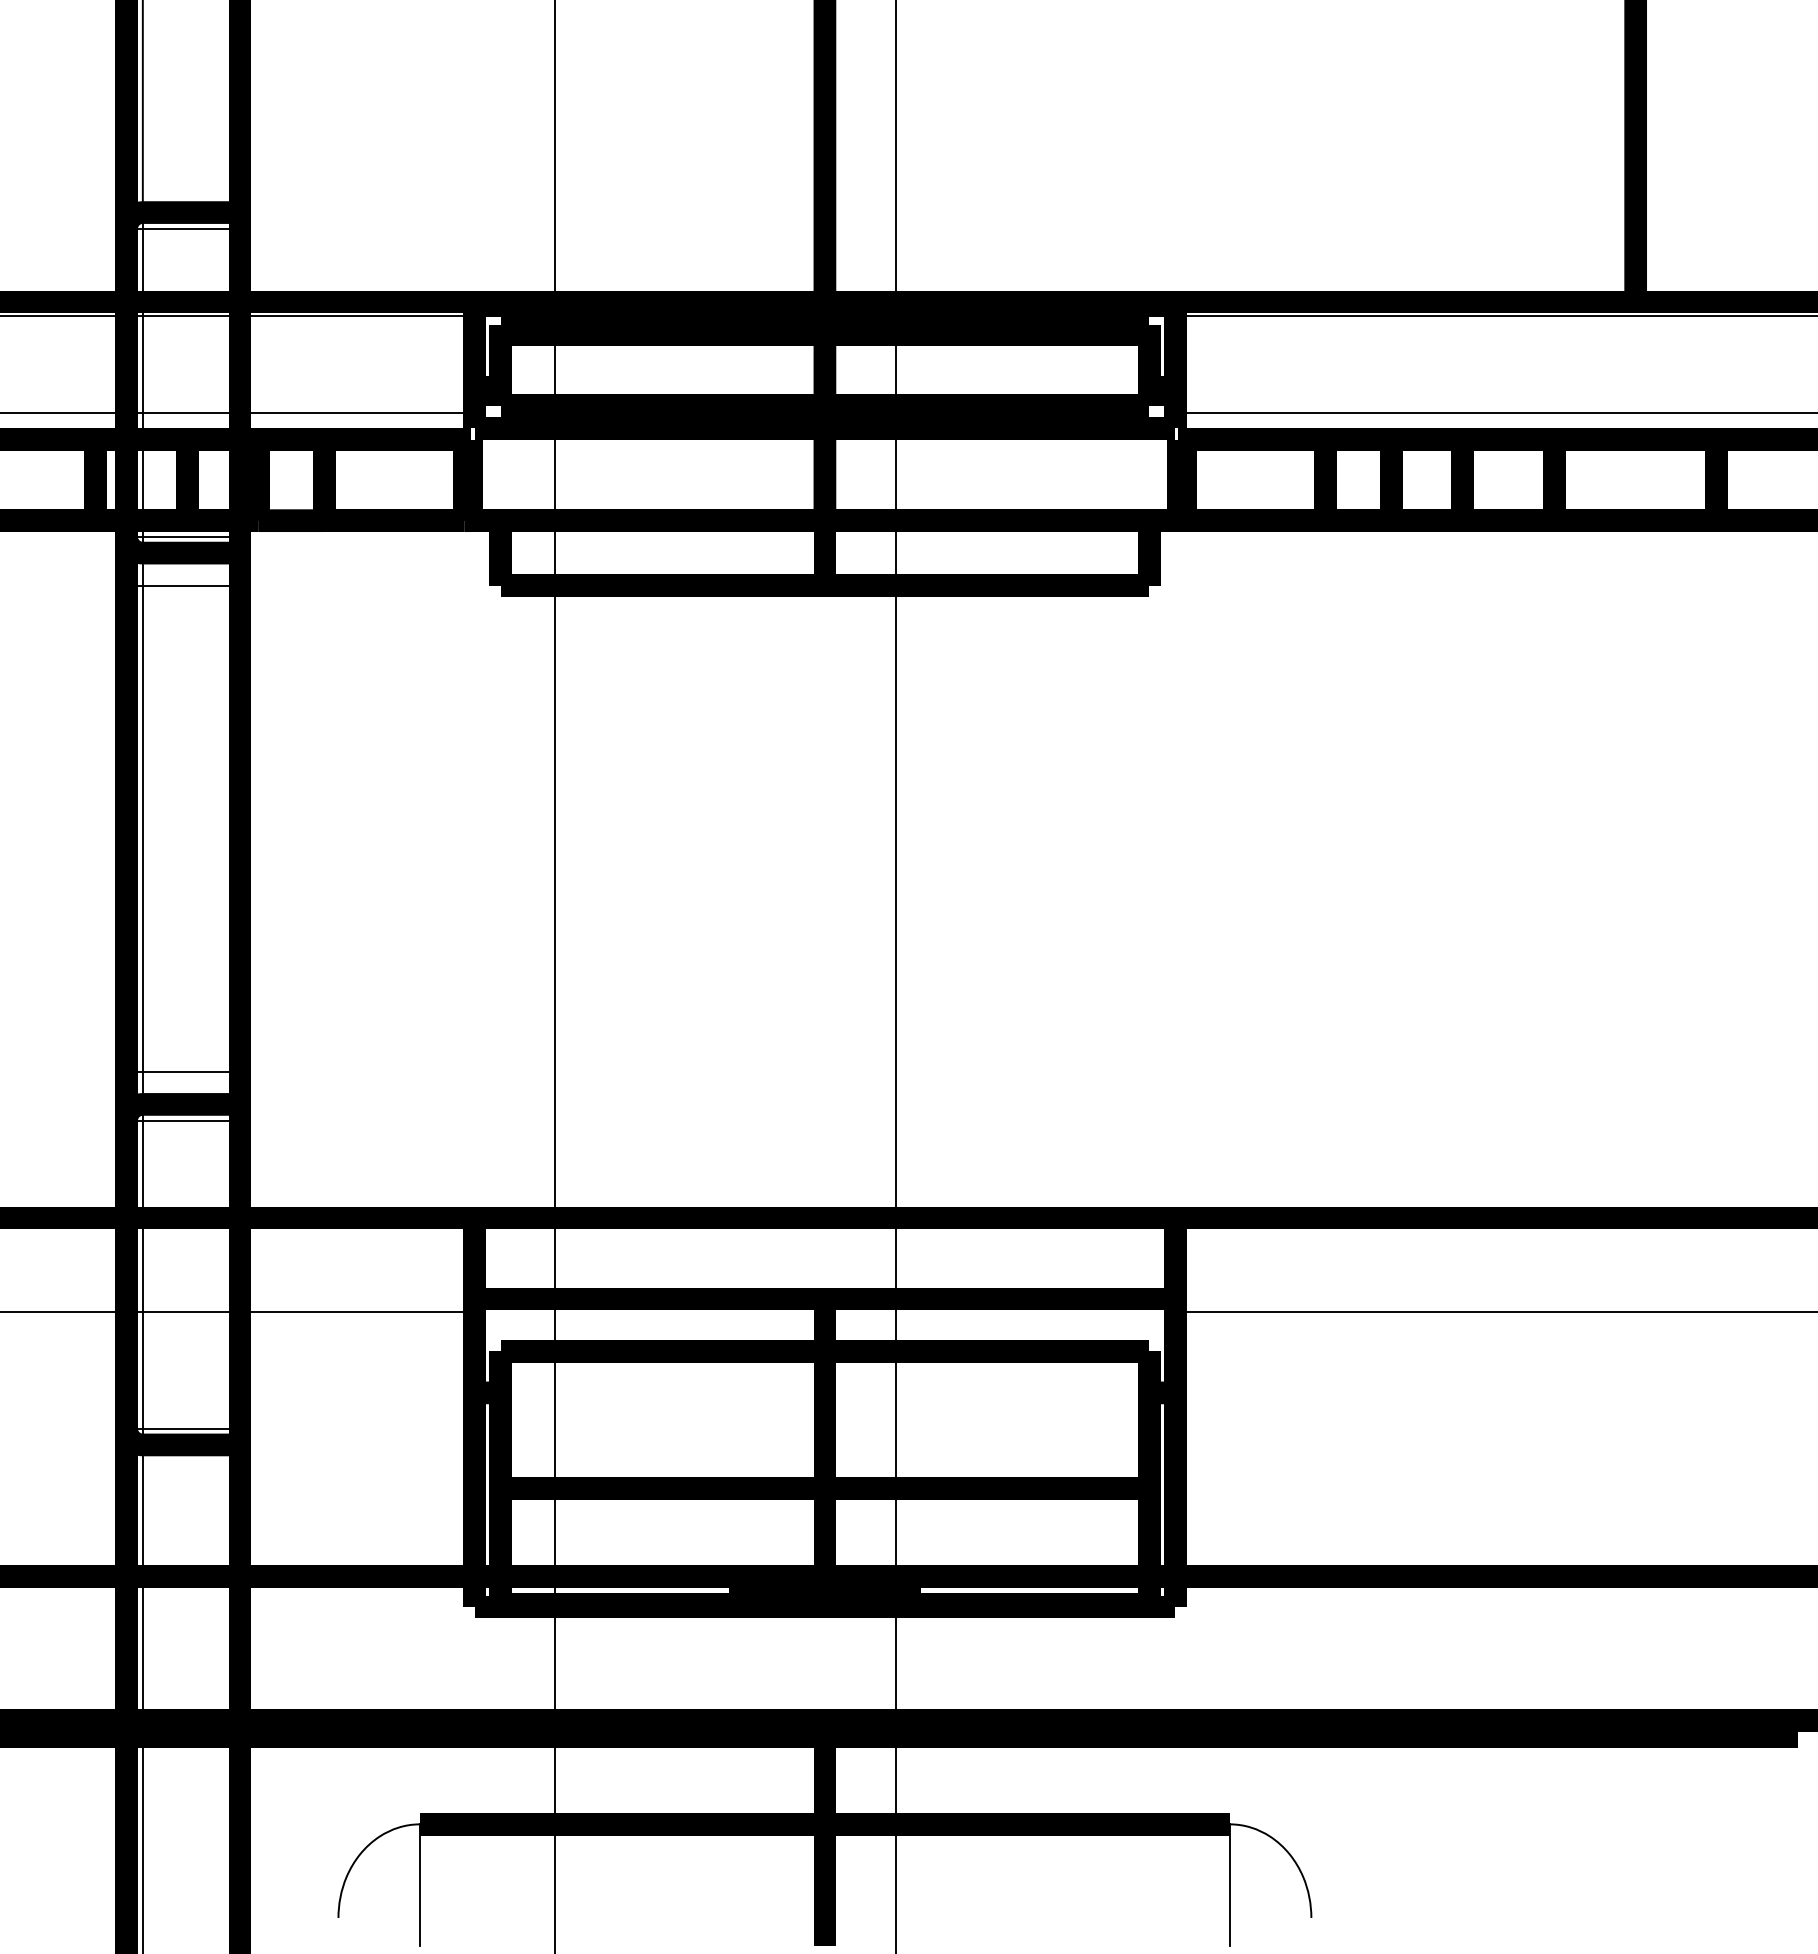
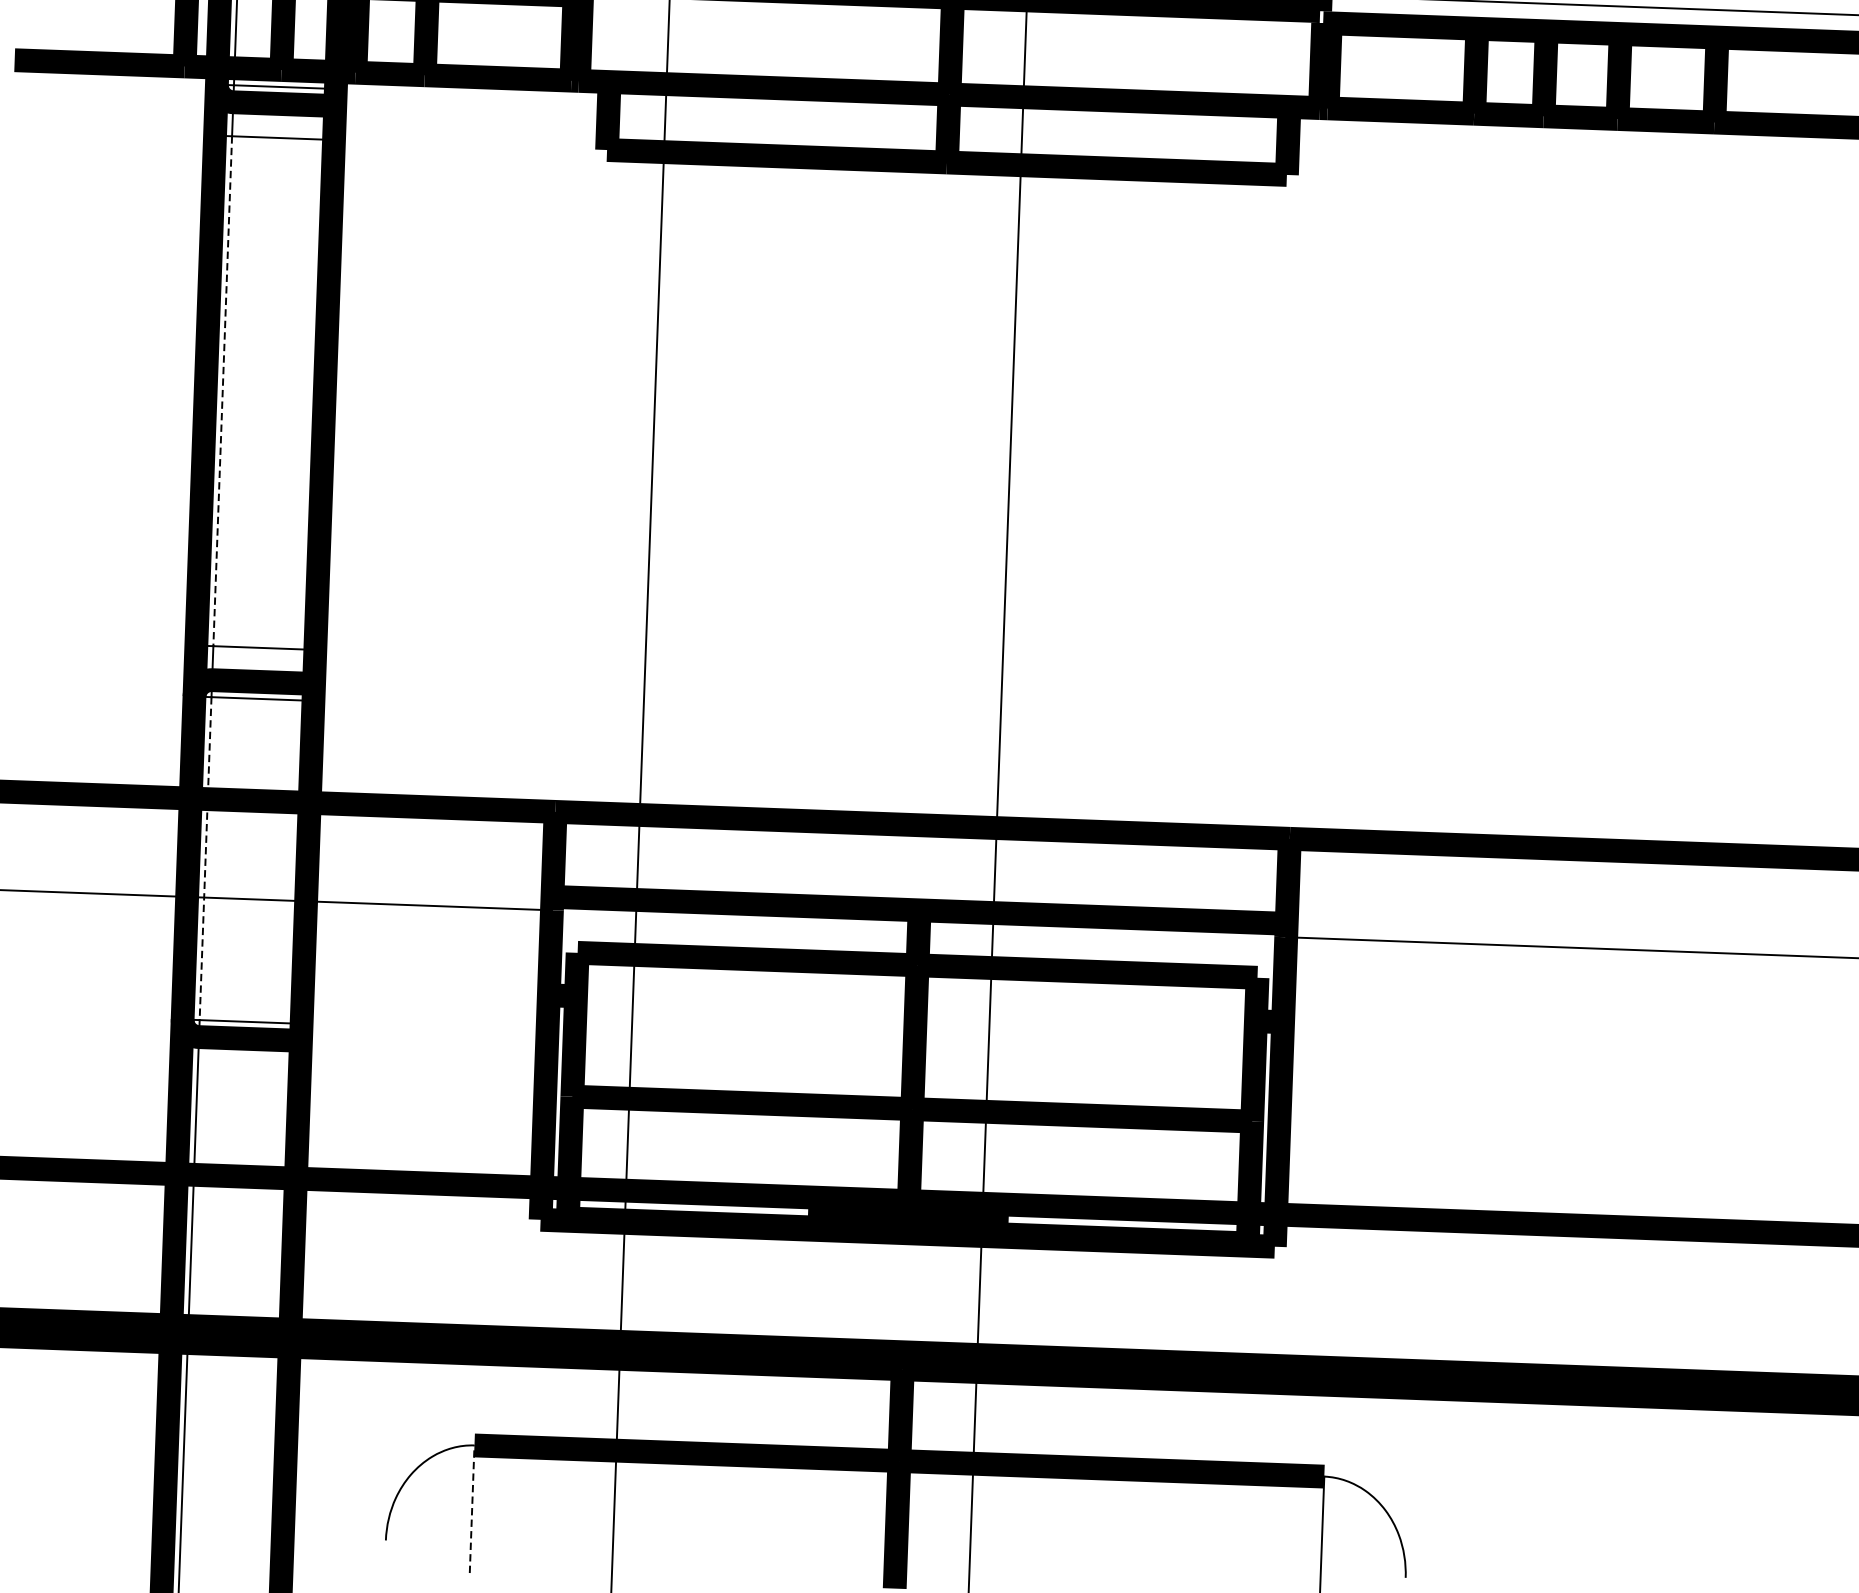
line: (142, 829) -> (222, 391), solid -> dashed
line: (142, 1275) -> (205, 859), solid -> dashed
line: (419, 1885) -> (472, 1509), solid -> dashed

